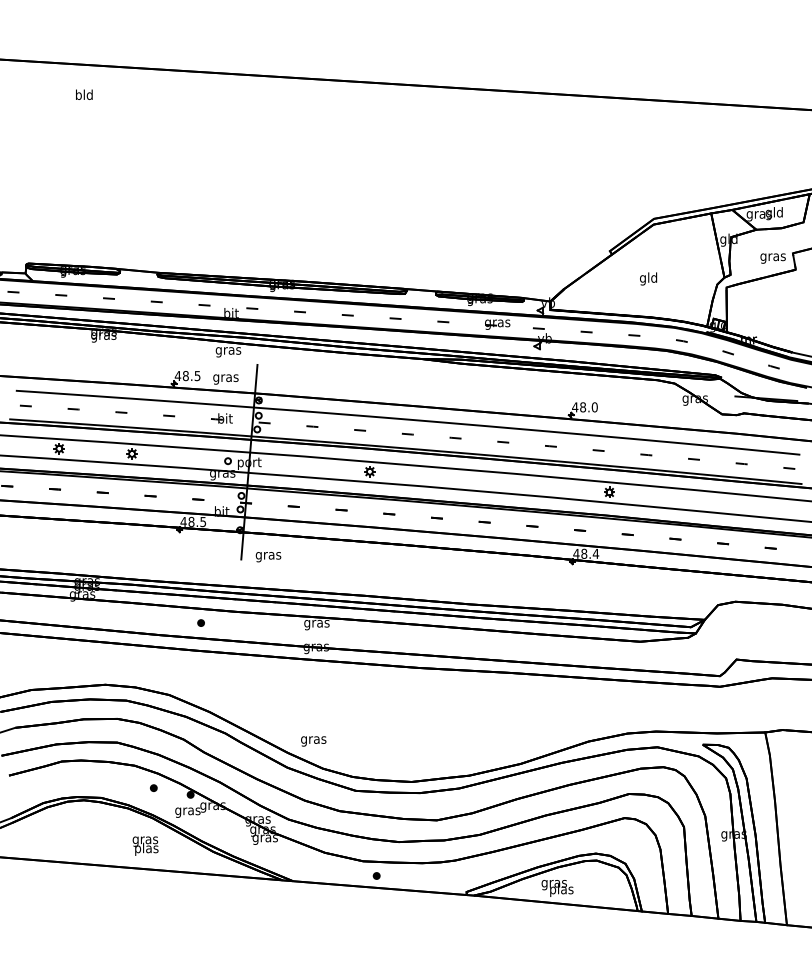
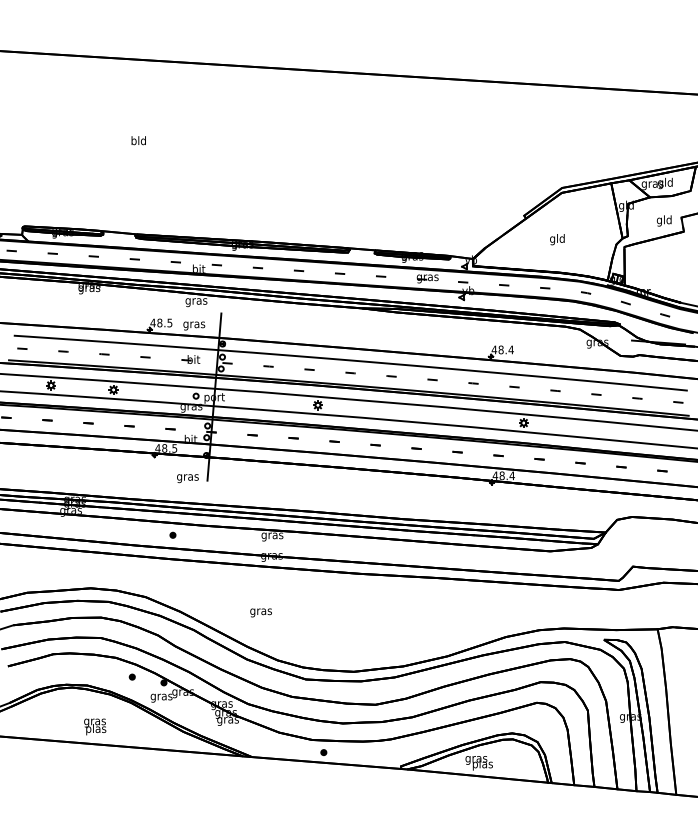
text: (84, 94) -> (138, 140), moved
text: (772, 256) -> (663, 220), gras -> gld
text: (594, 407) -> (510, 350), 48.0 -> 48.4
text: (268, 557) -> (187, 478), moved
text: (313, 741) -> (260, 612), moved
text: (145, 845) -> (95, 726), moved

